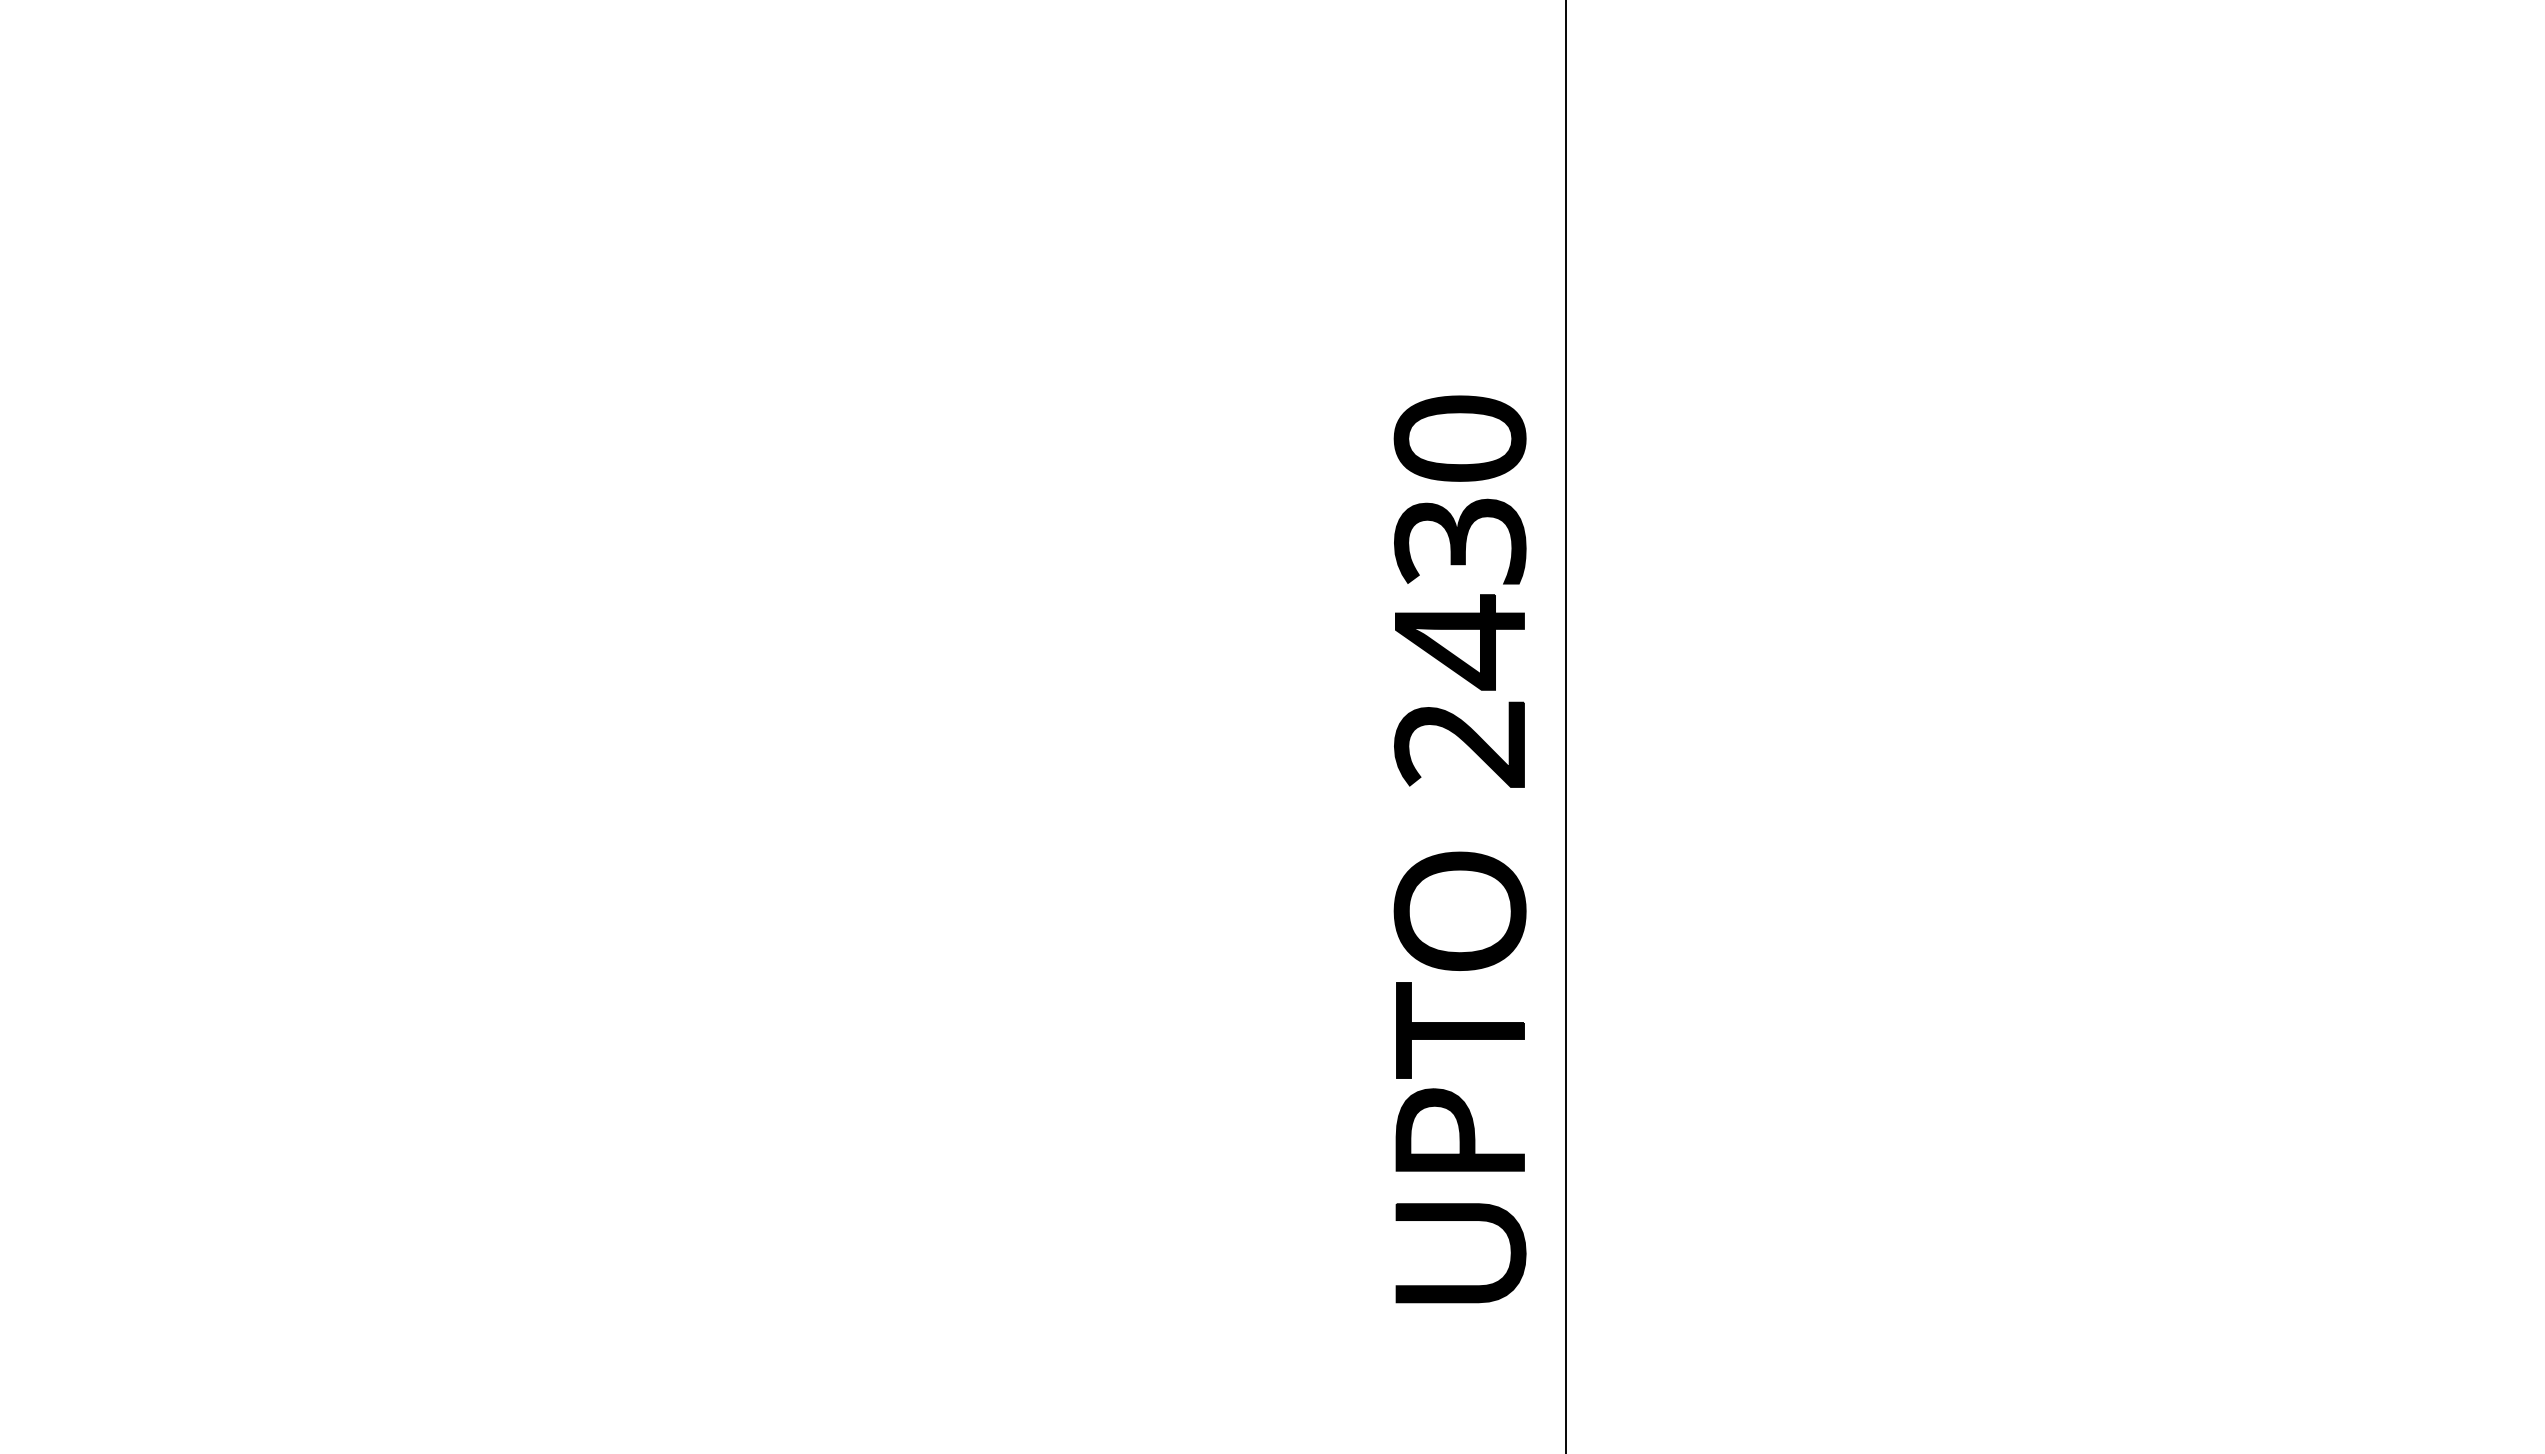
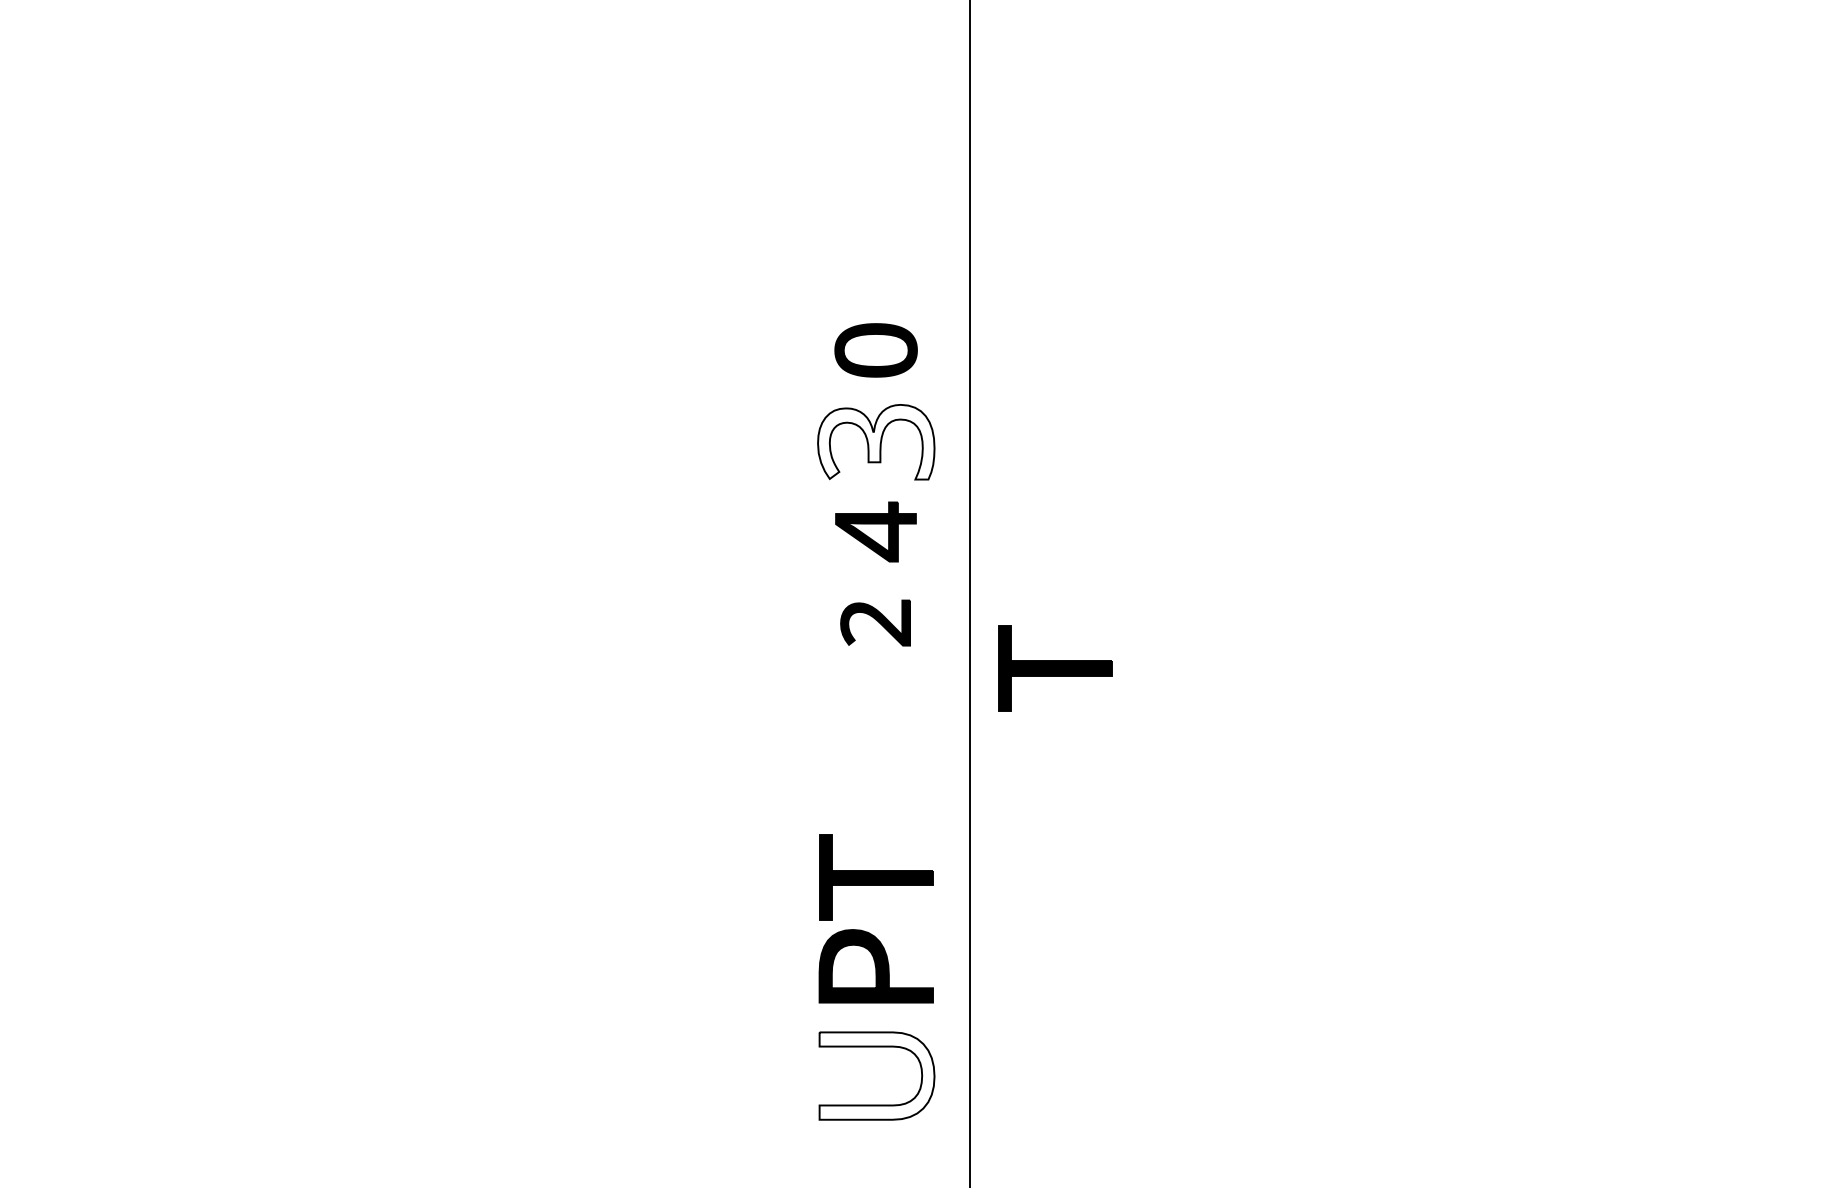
part: (1459, 438) -> (875, 350), size x0.7
fill: (1459, 541) -> (875, 442), removed
part: (1459, 642) -> (875, 532), size x0.7
part: (1459, 744) -> (875, 622), size x0.6
part: (1661, 795) -> (1055, 668), added
part: (1459, 910) -> (875, 770), removed
fill: (1460, 1253) -> (876, 1076), removed

